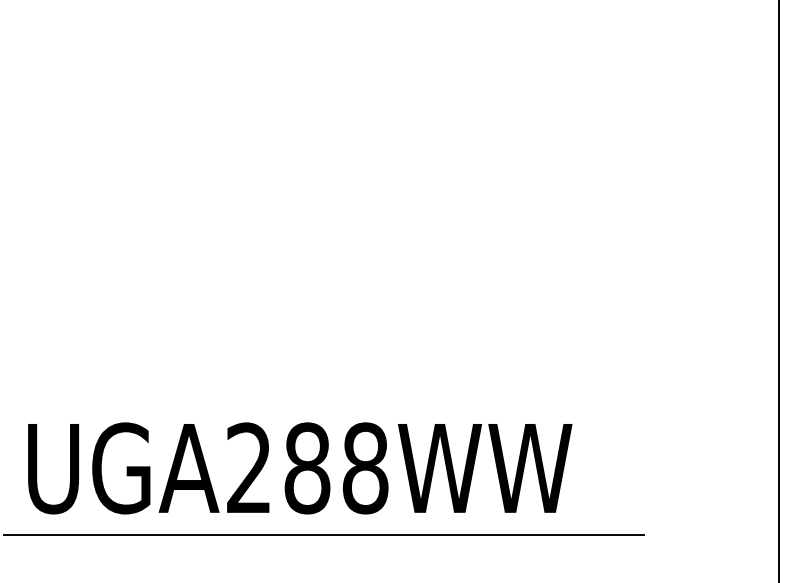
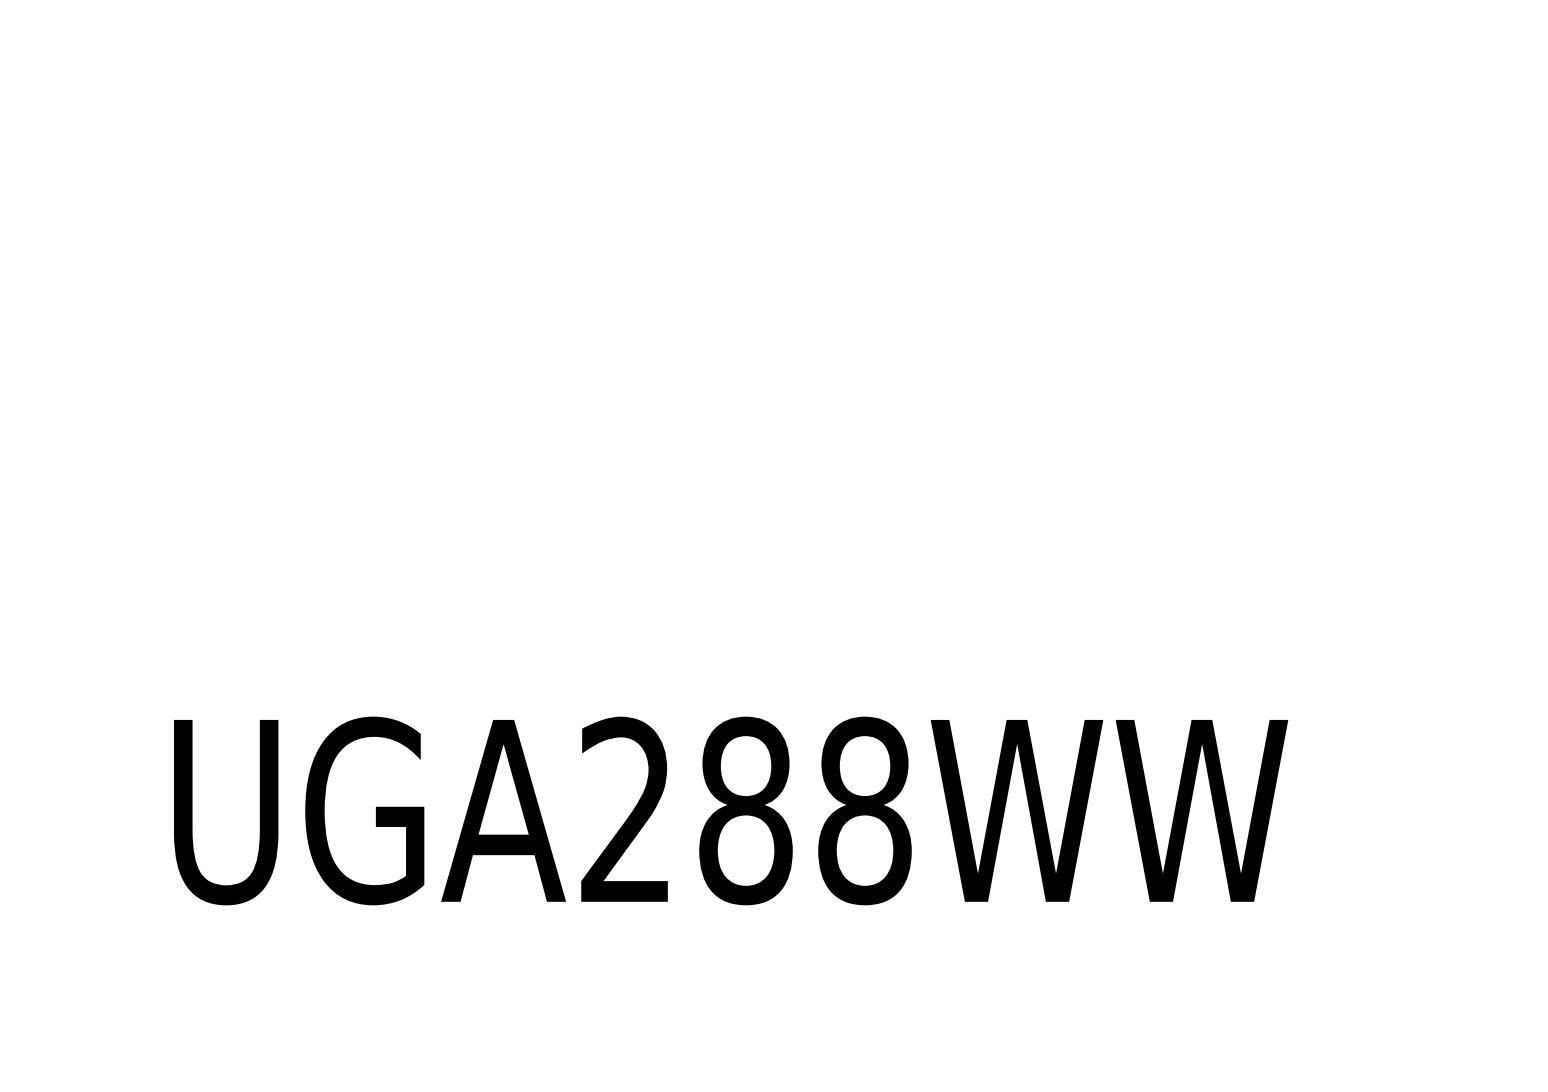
line: (324, 535) -> (780, 948), removed

